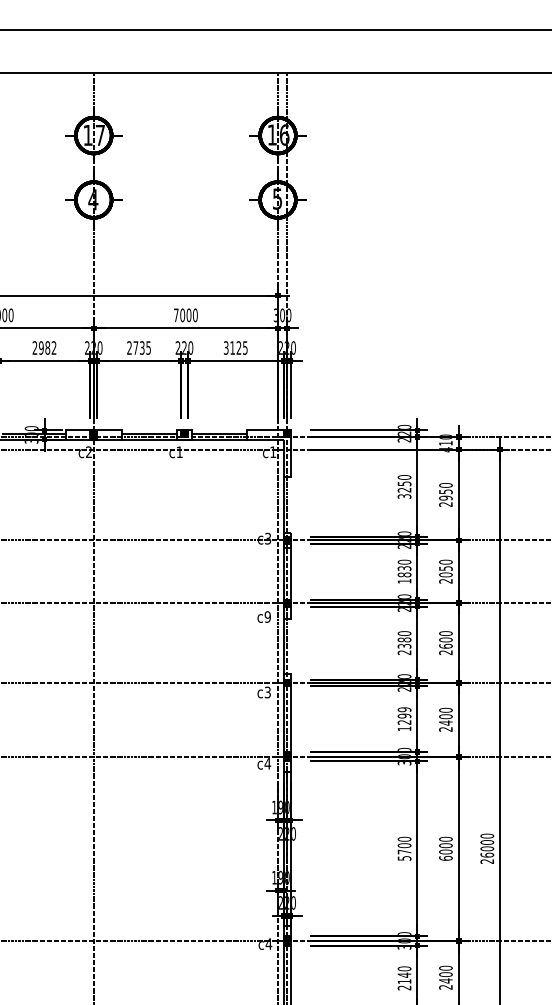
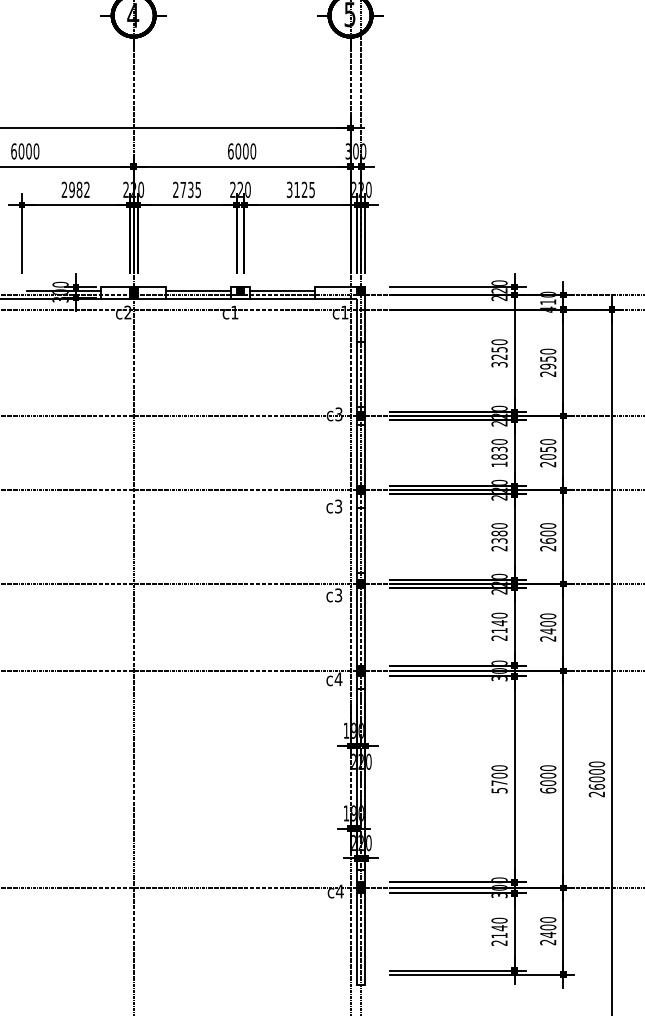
text: (175, 315) -> (229, 151), 7000 -> 6000
line: (290, 504) -> (365, 374), added
text: (267, 616) -> (338, 505), c9 -> c3
line: (290, 645) -> (365, 540), added
text: (404, 719) -> (499, 627), 1299 -> 2140

